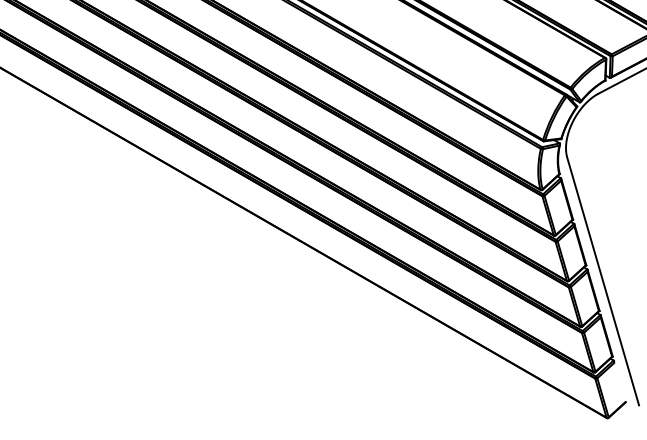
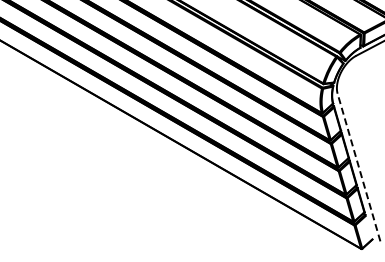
line: (603, 281) -> (359, 167), solid -> dashed

